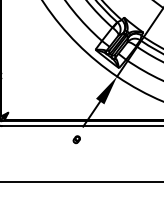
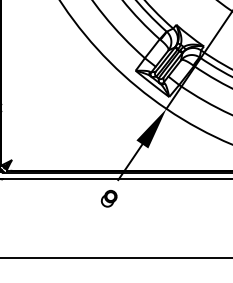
part: (76, 139) -> (108, 198), size x1.6

